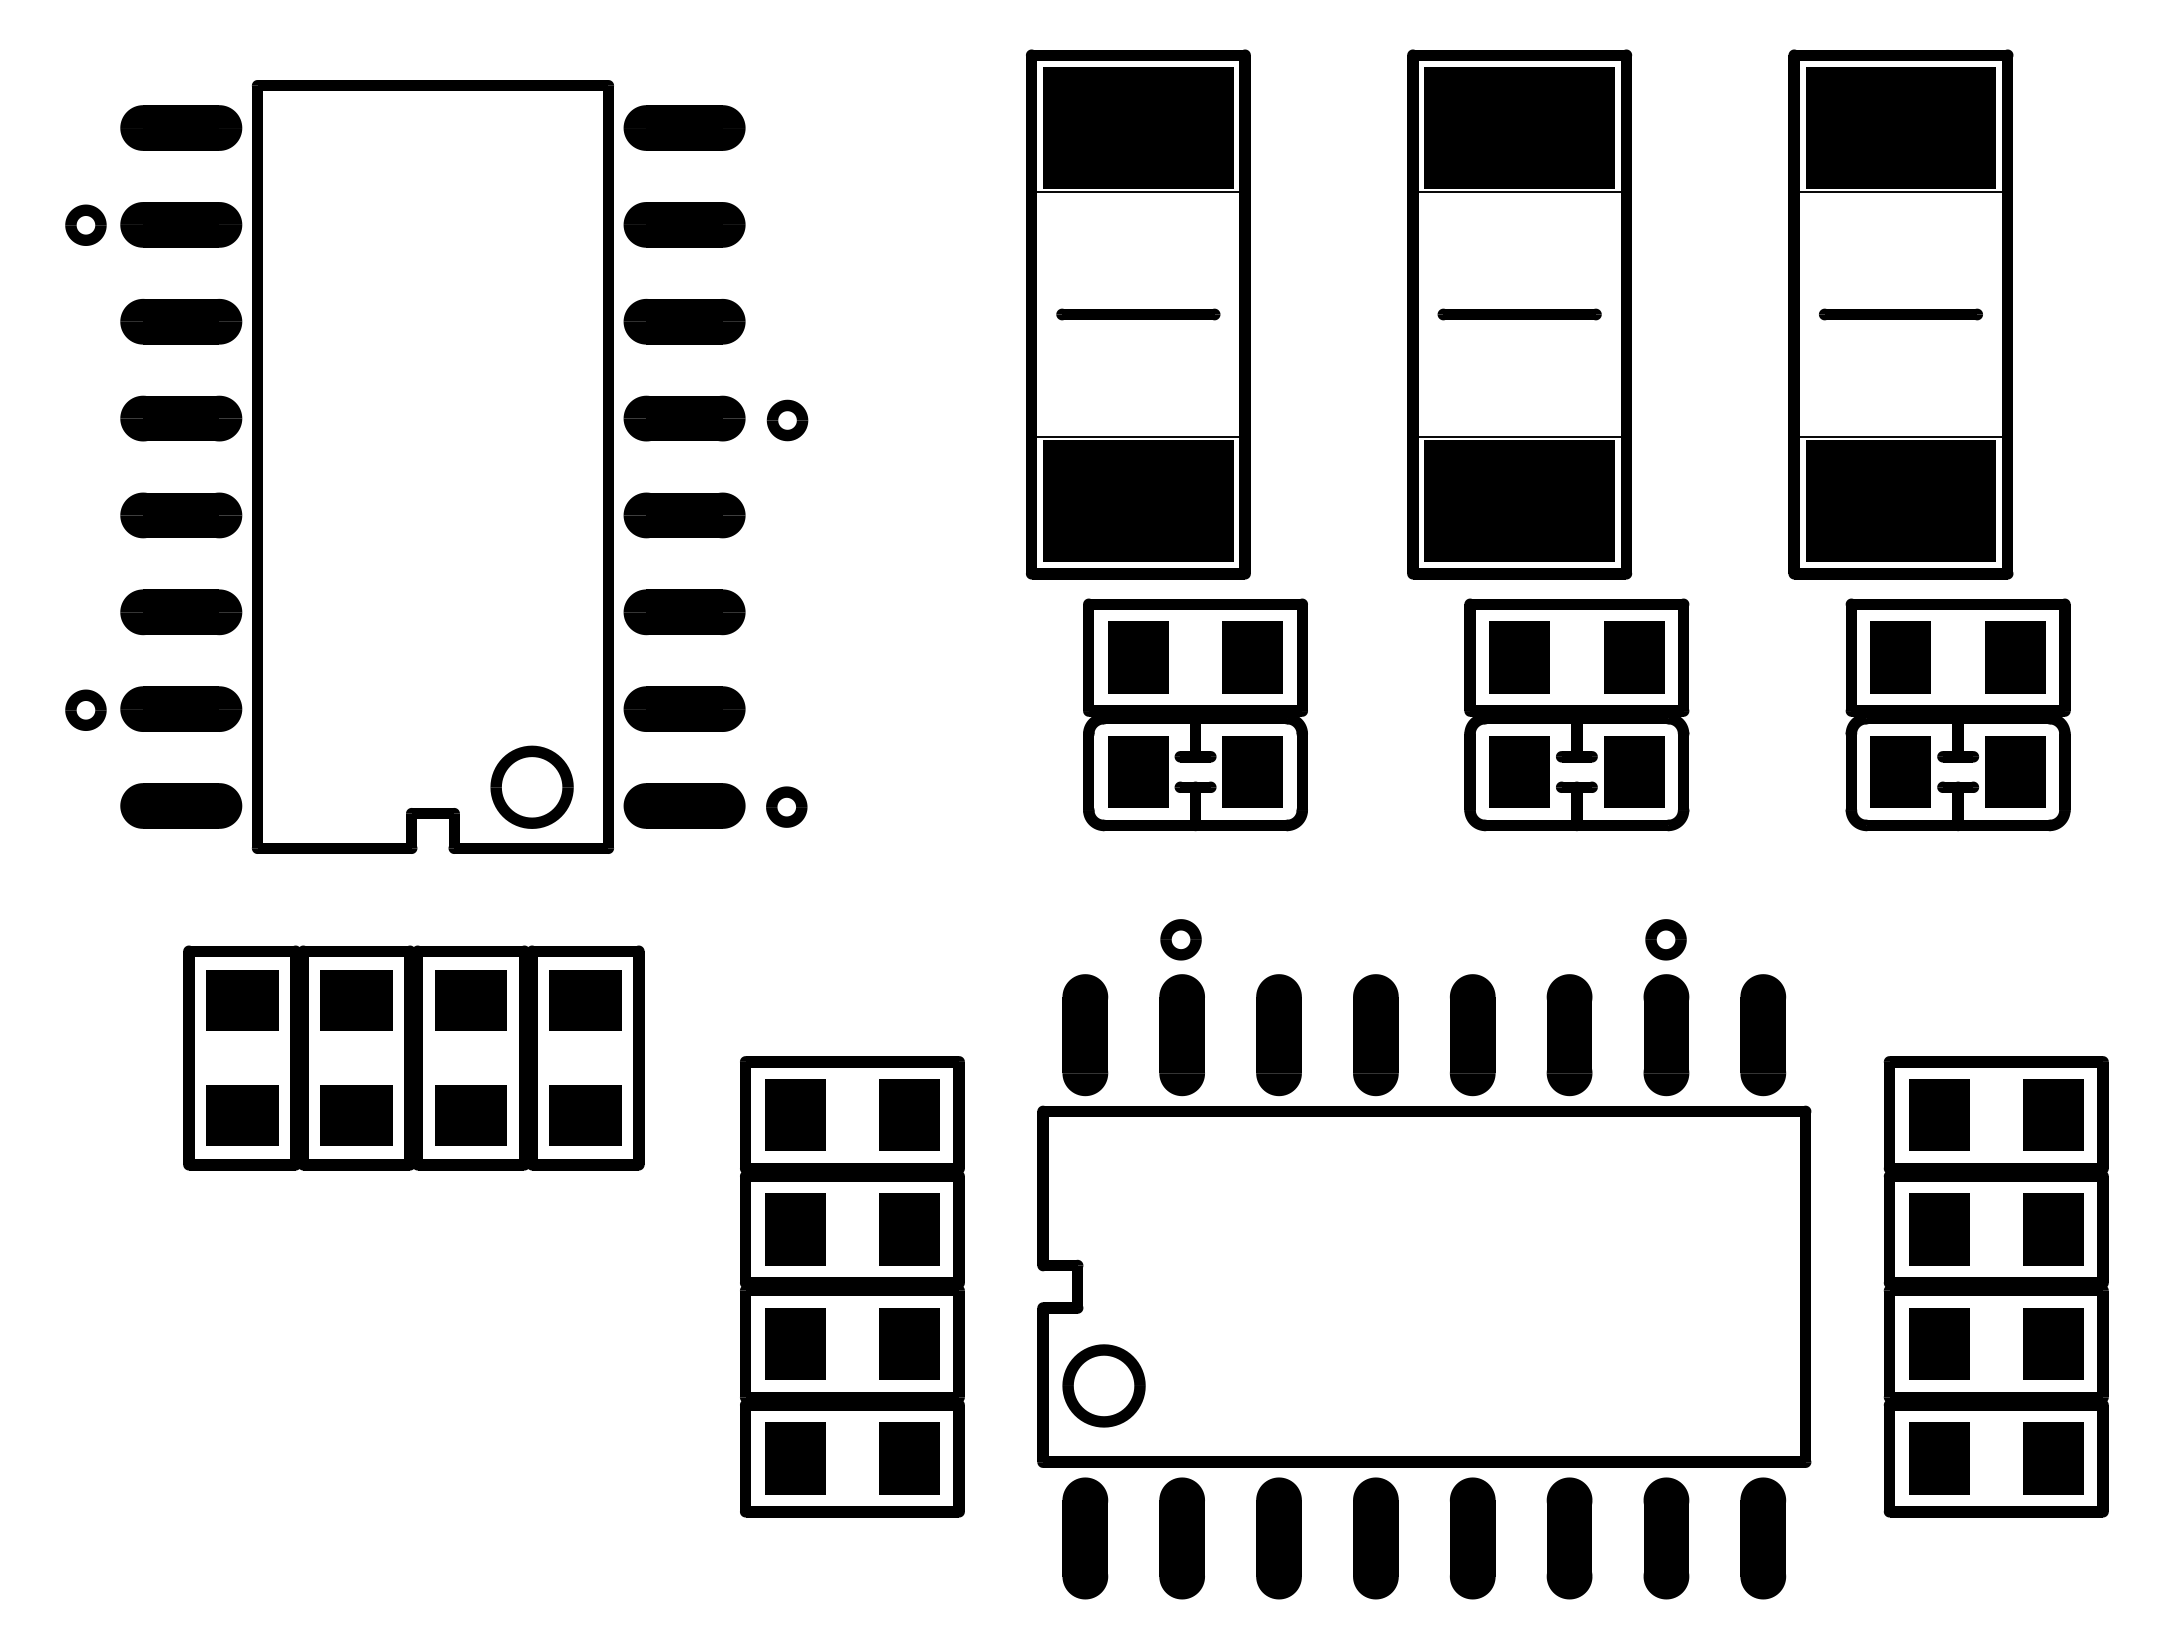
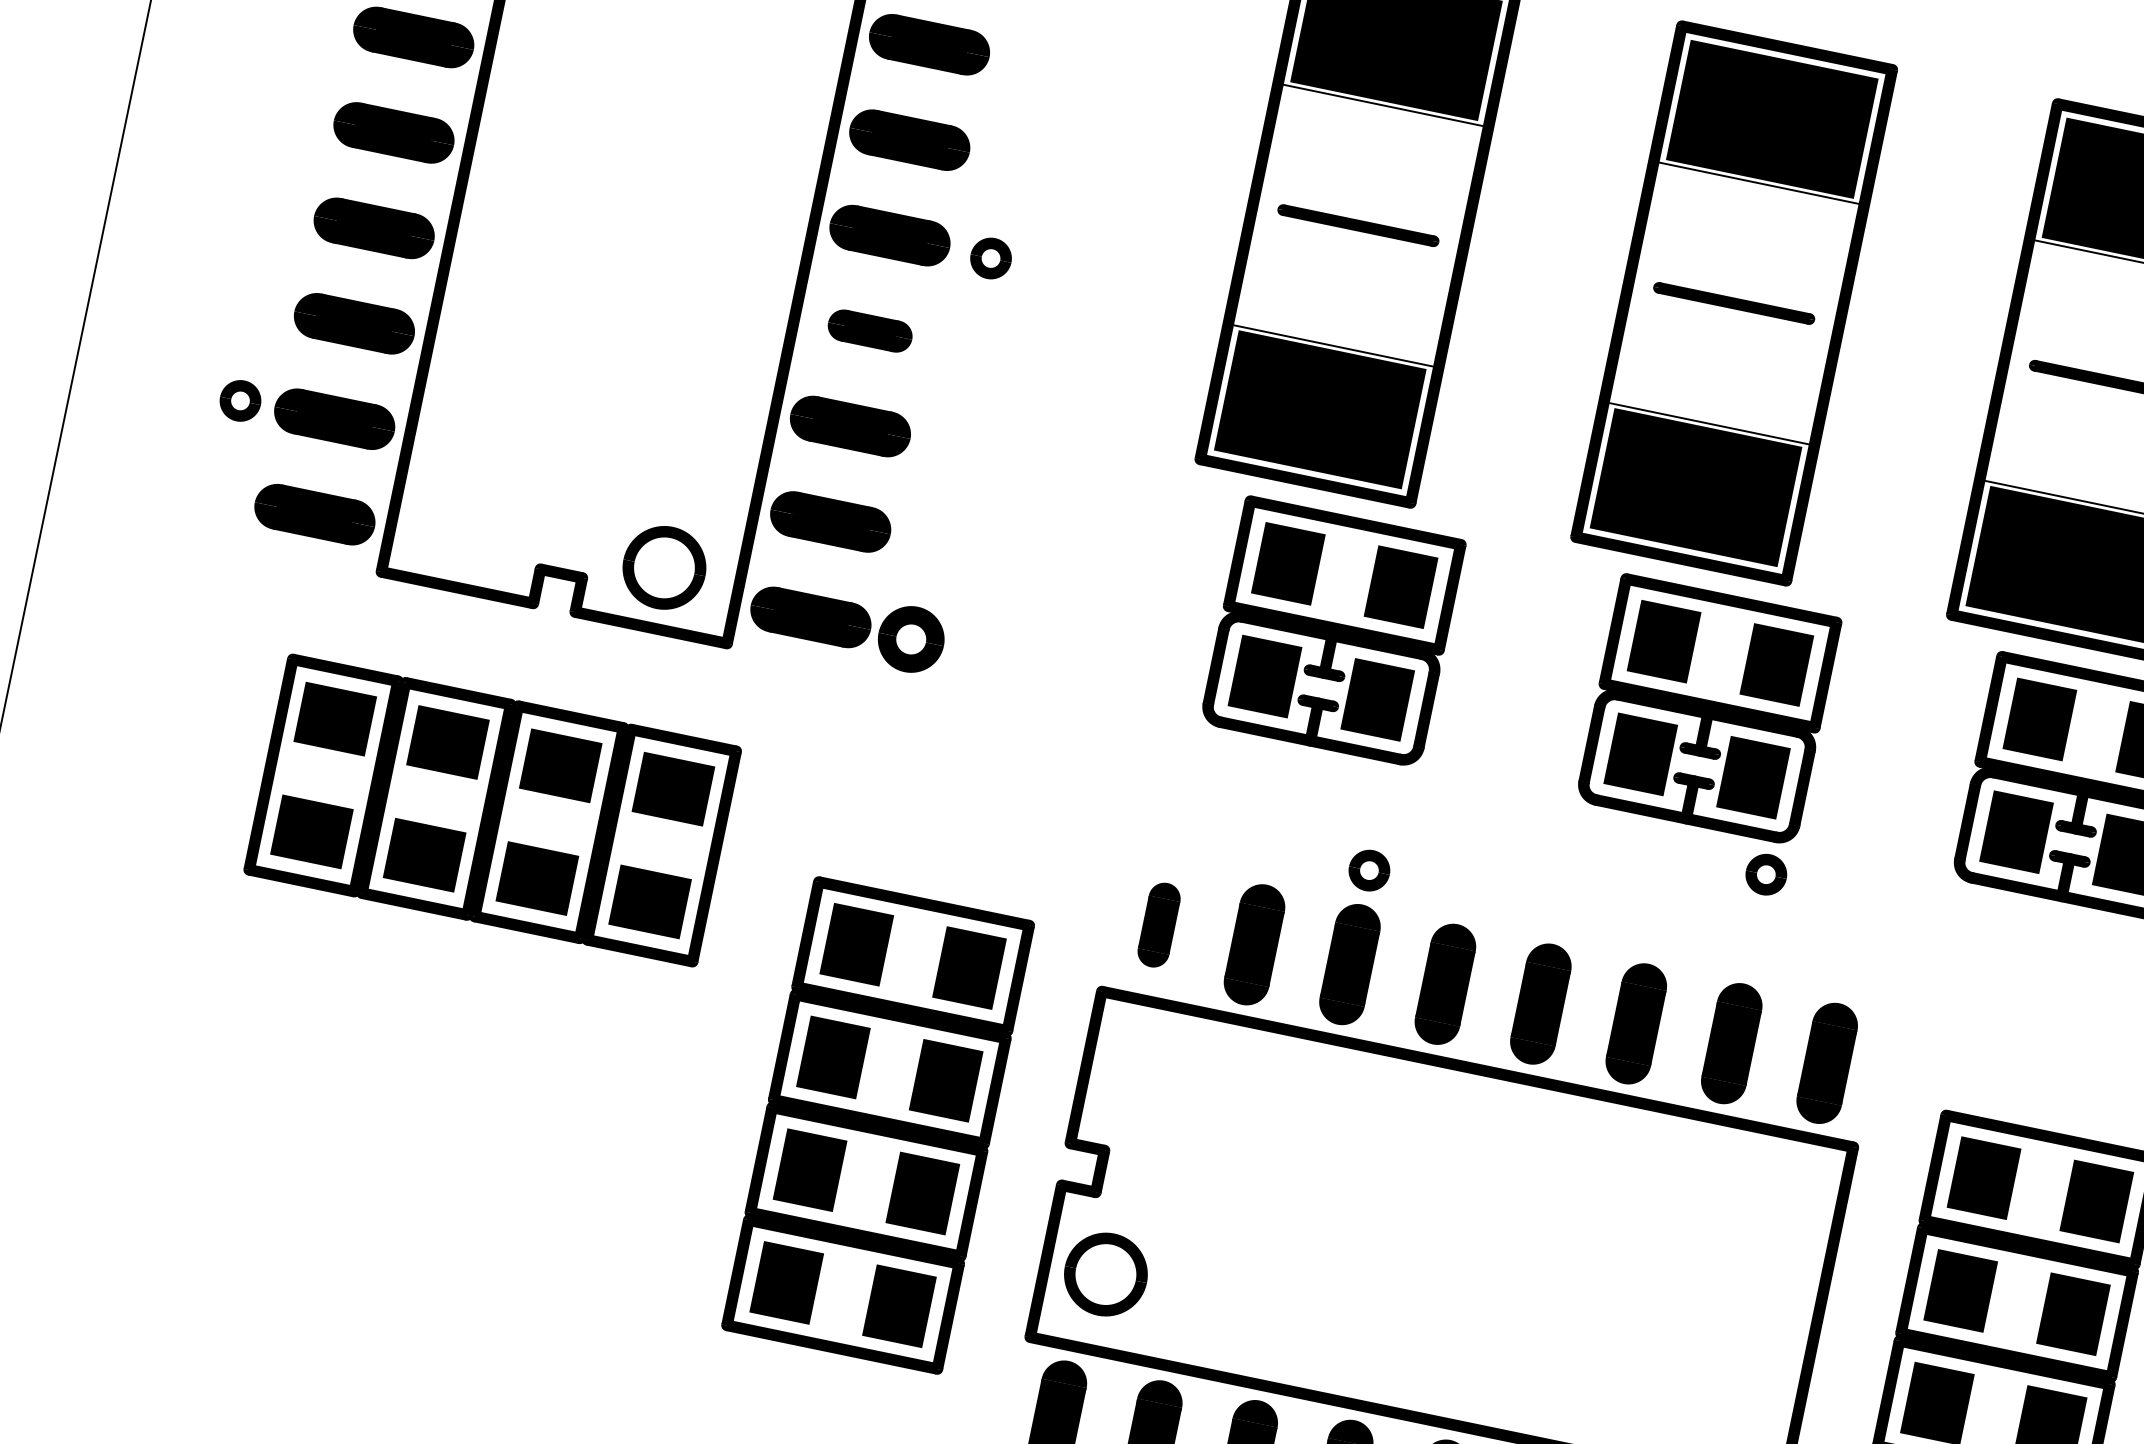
part: (684, 515) -> (870, 331), size x0.7
part: (786, 806) -> (911, 638), size x1.6
part: (1180, 939) -> (1368, 870), moved
part: (1665, 939) -> (1765, 874), moved
part: (1085, 1035) -> (1159, 925), size x0.7

